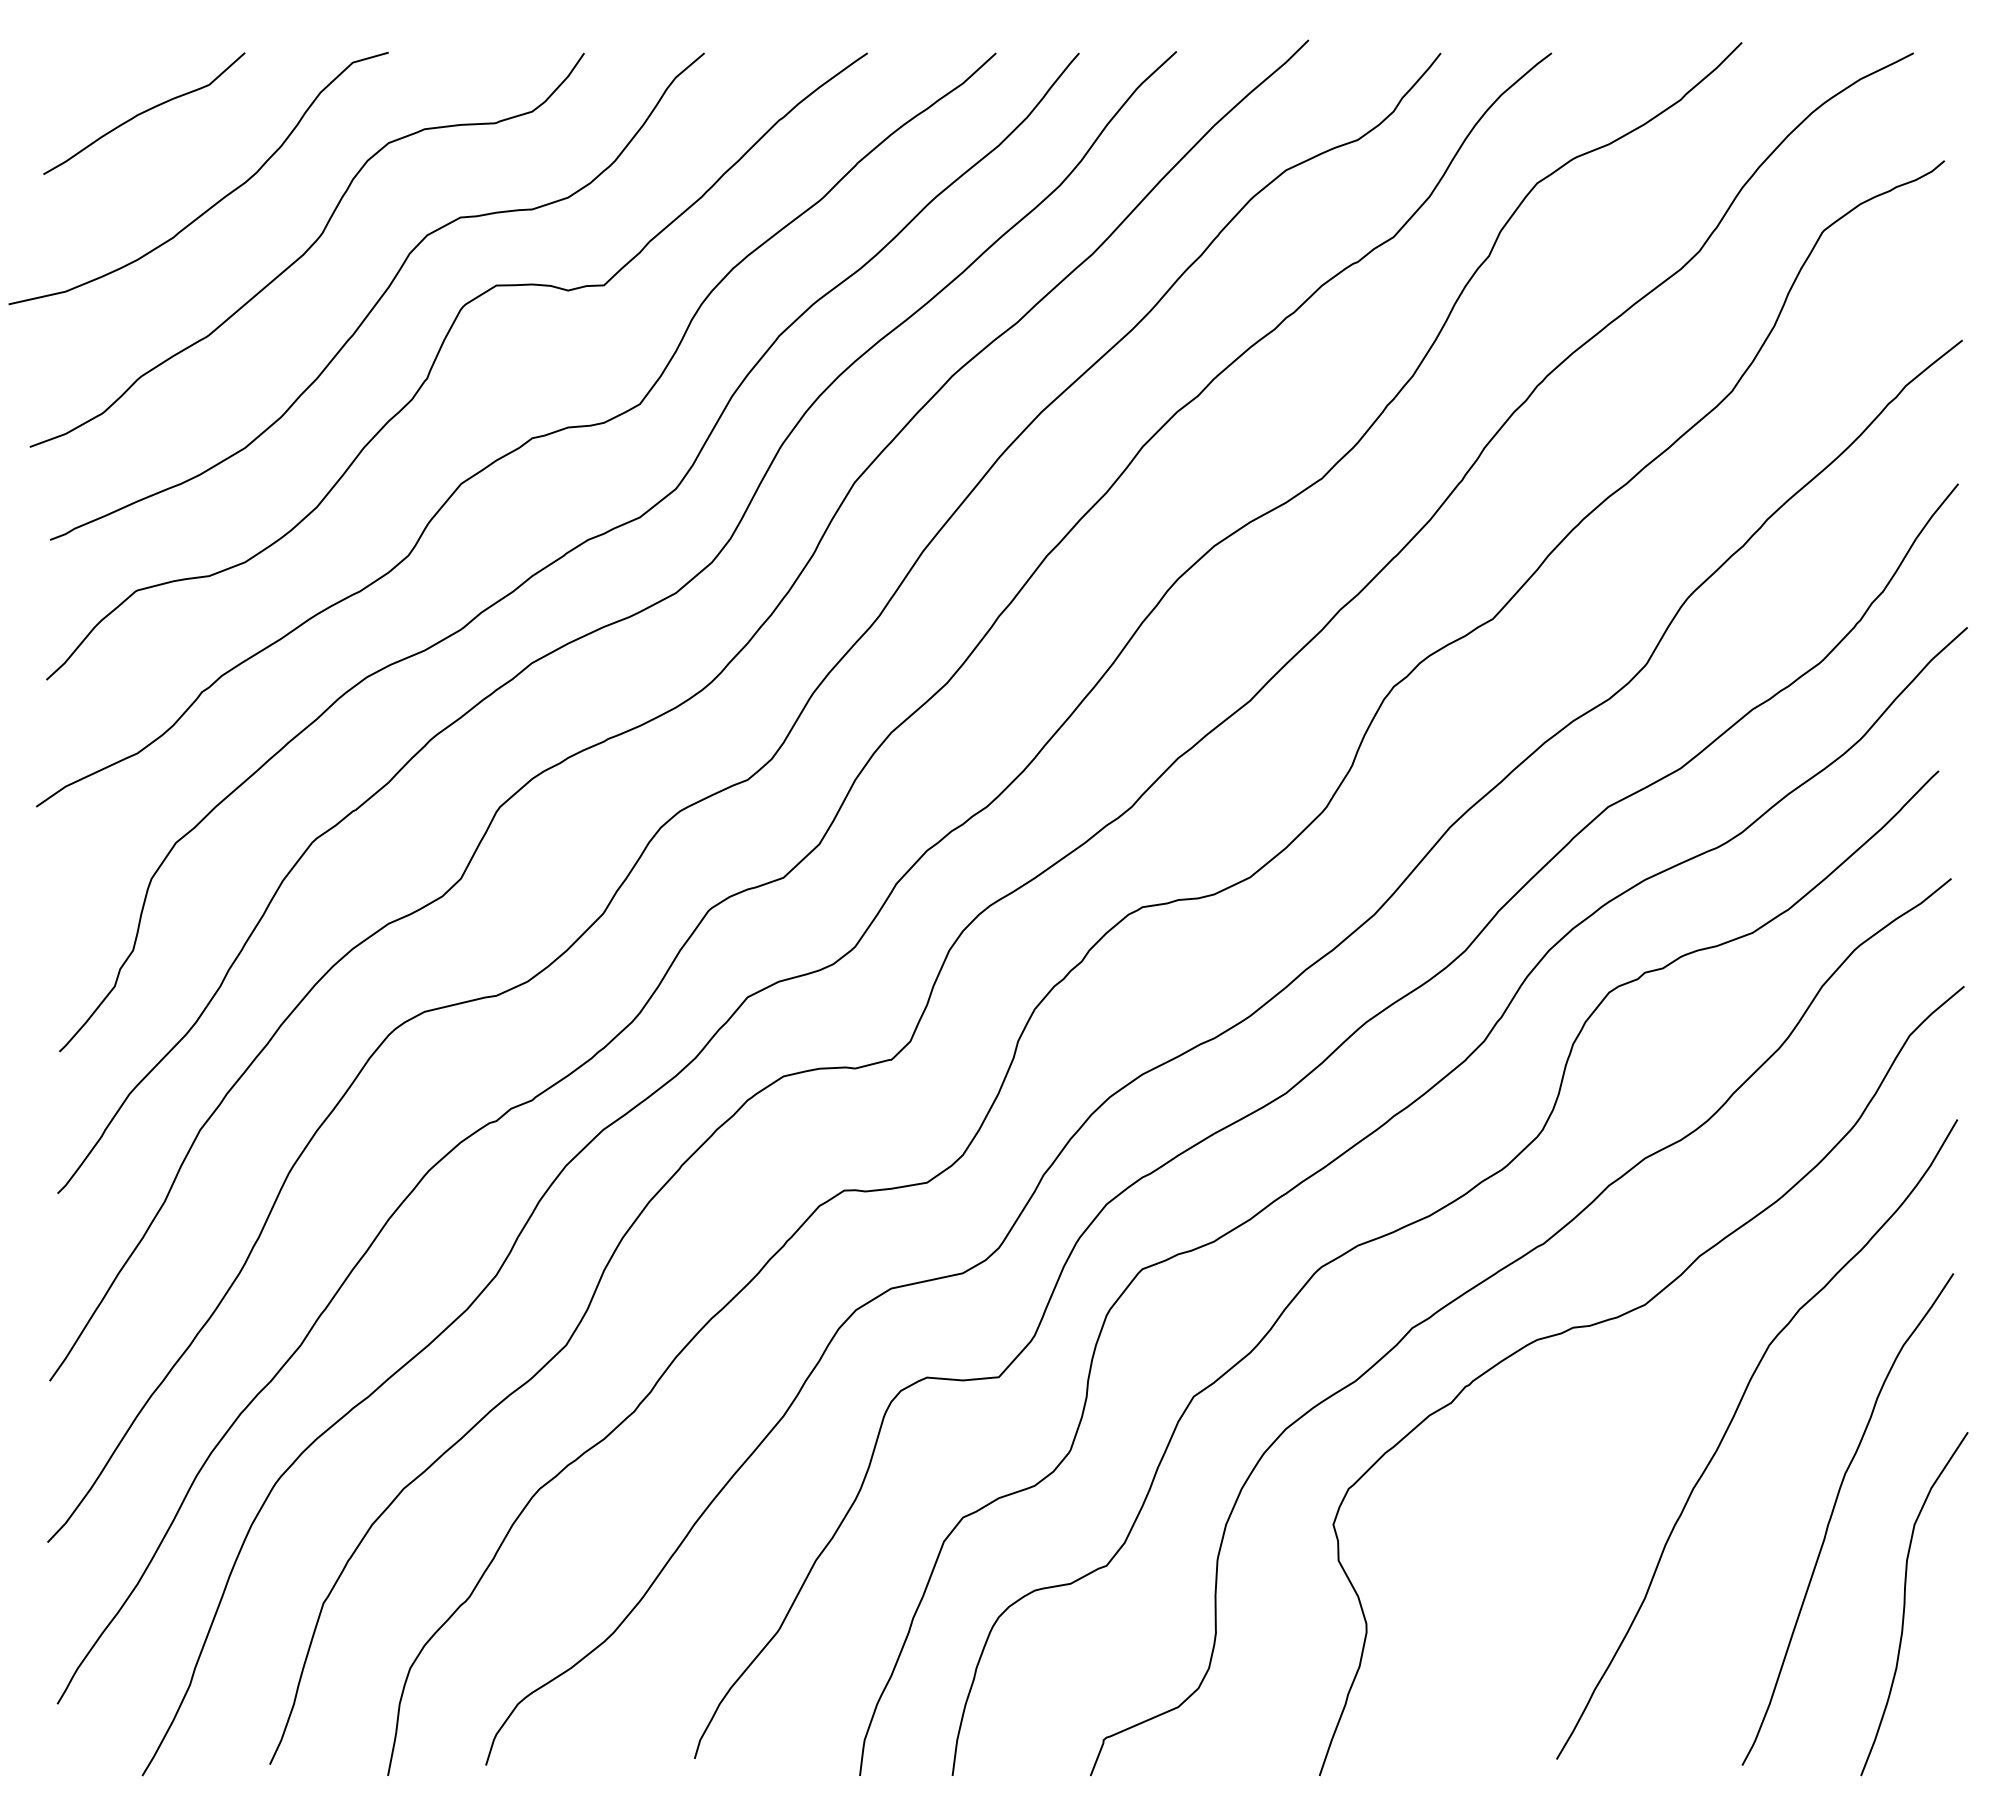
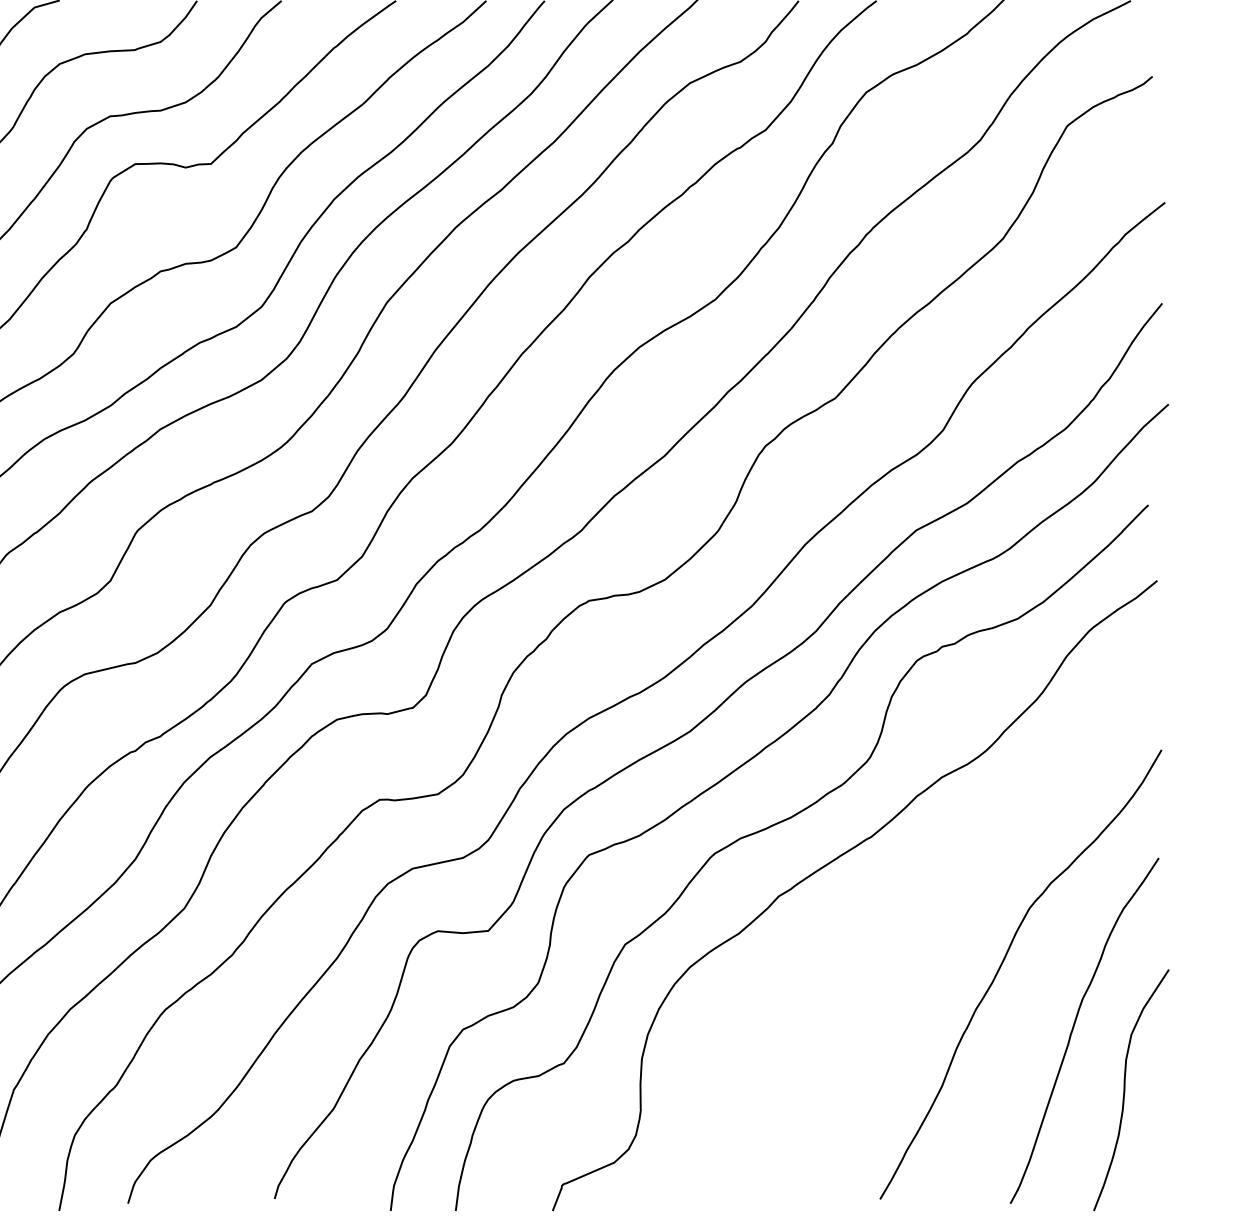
curve: (1617, 1318) -> (922, 889), removed

